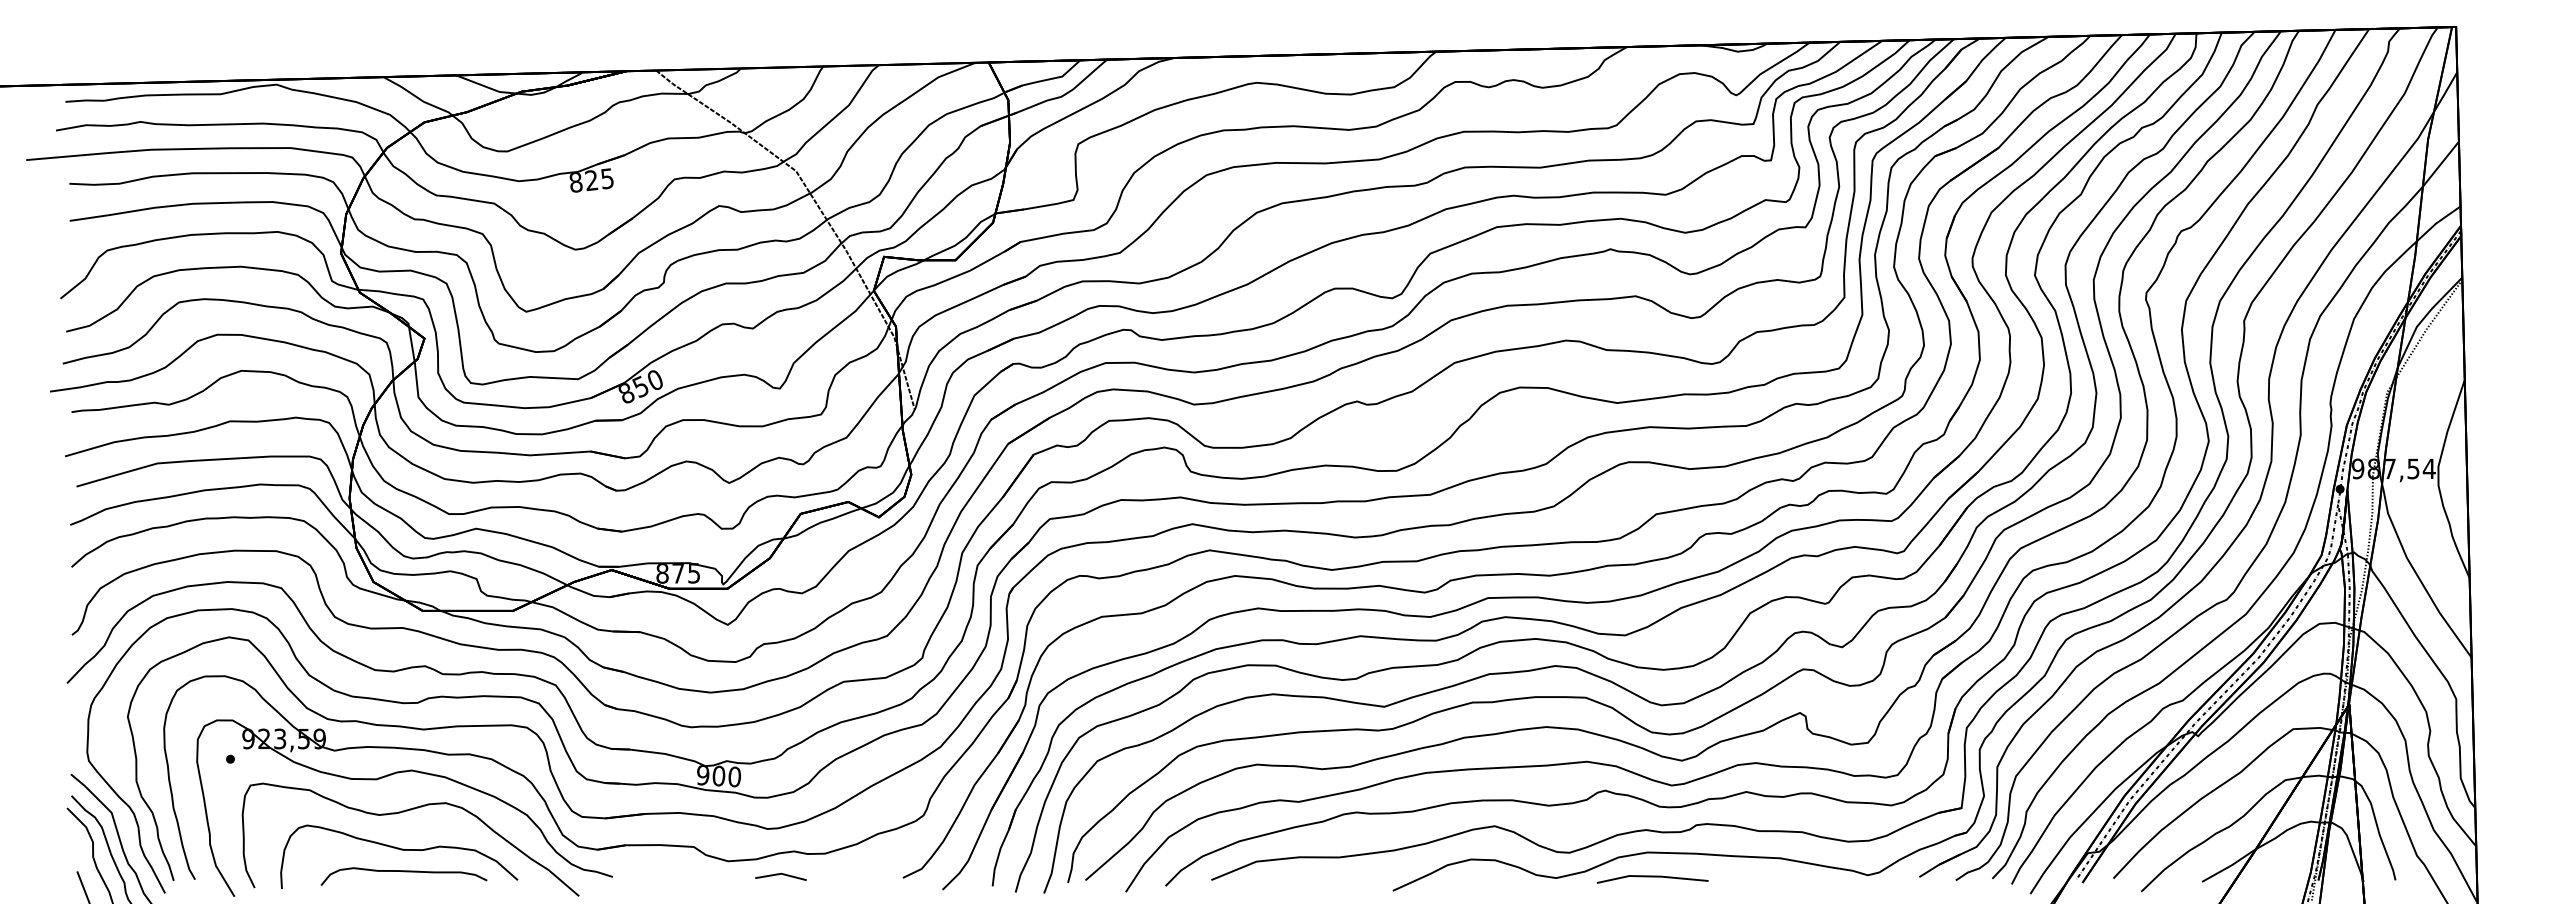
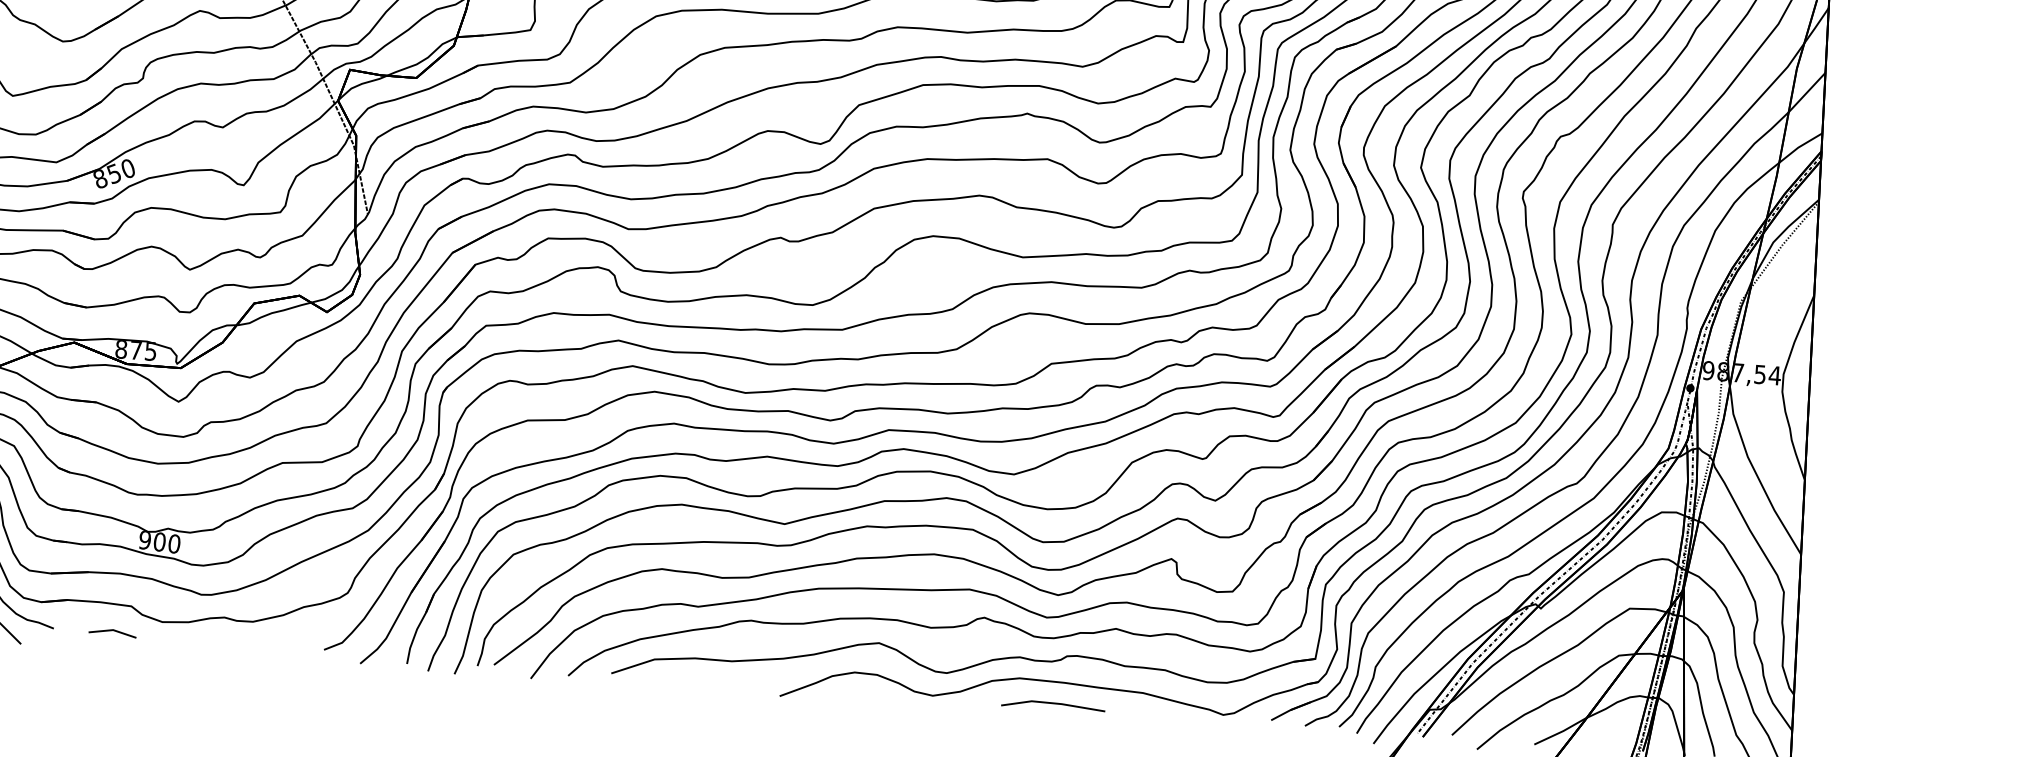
line: (780, 874) -> (112, 630), moved
line: (1652, 877) -> (1053, 704), moved

